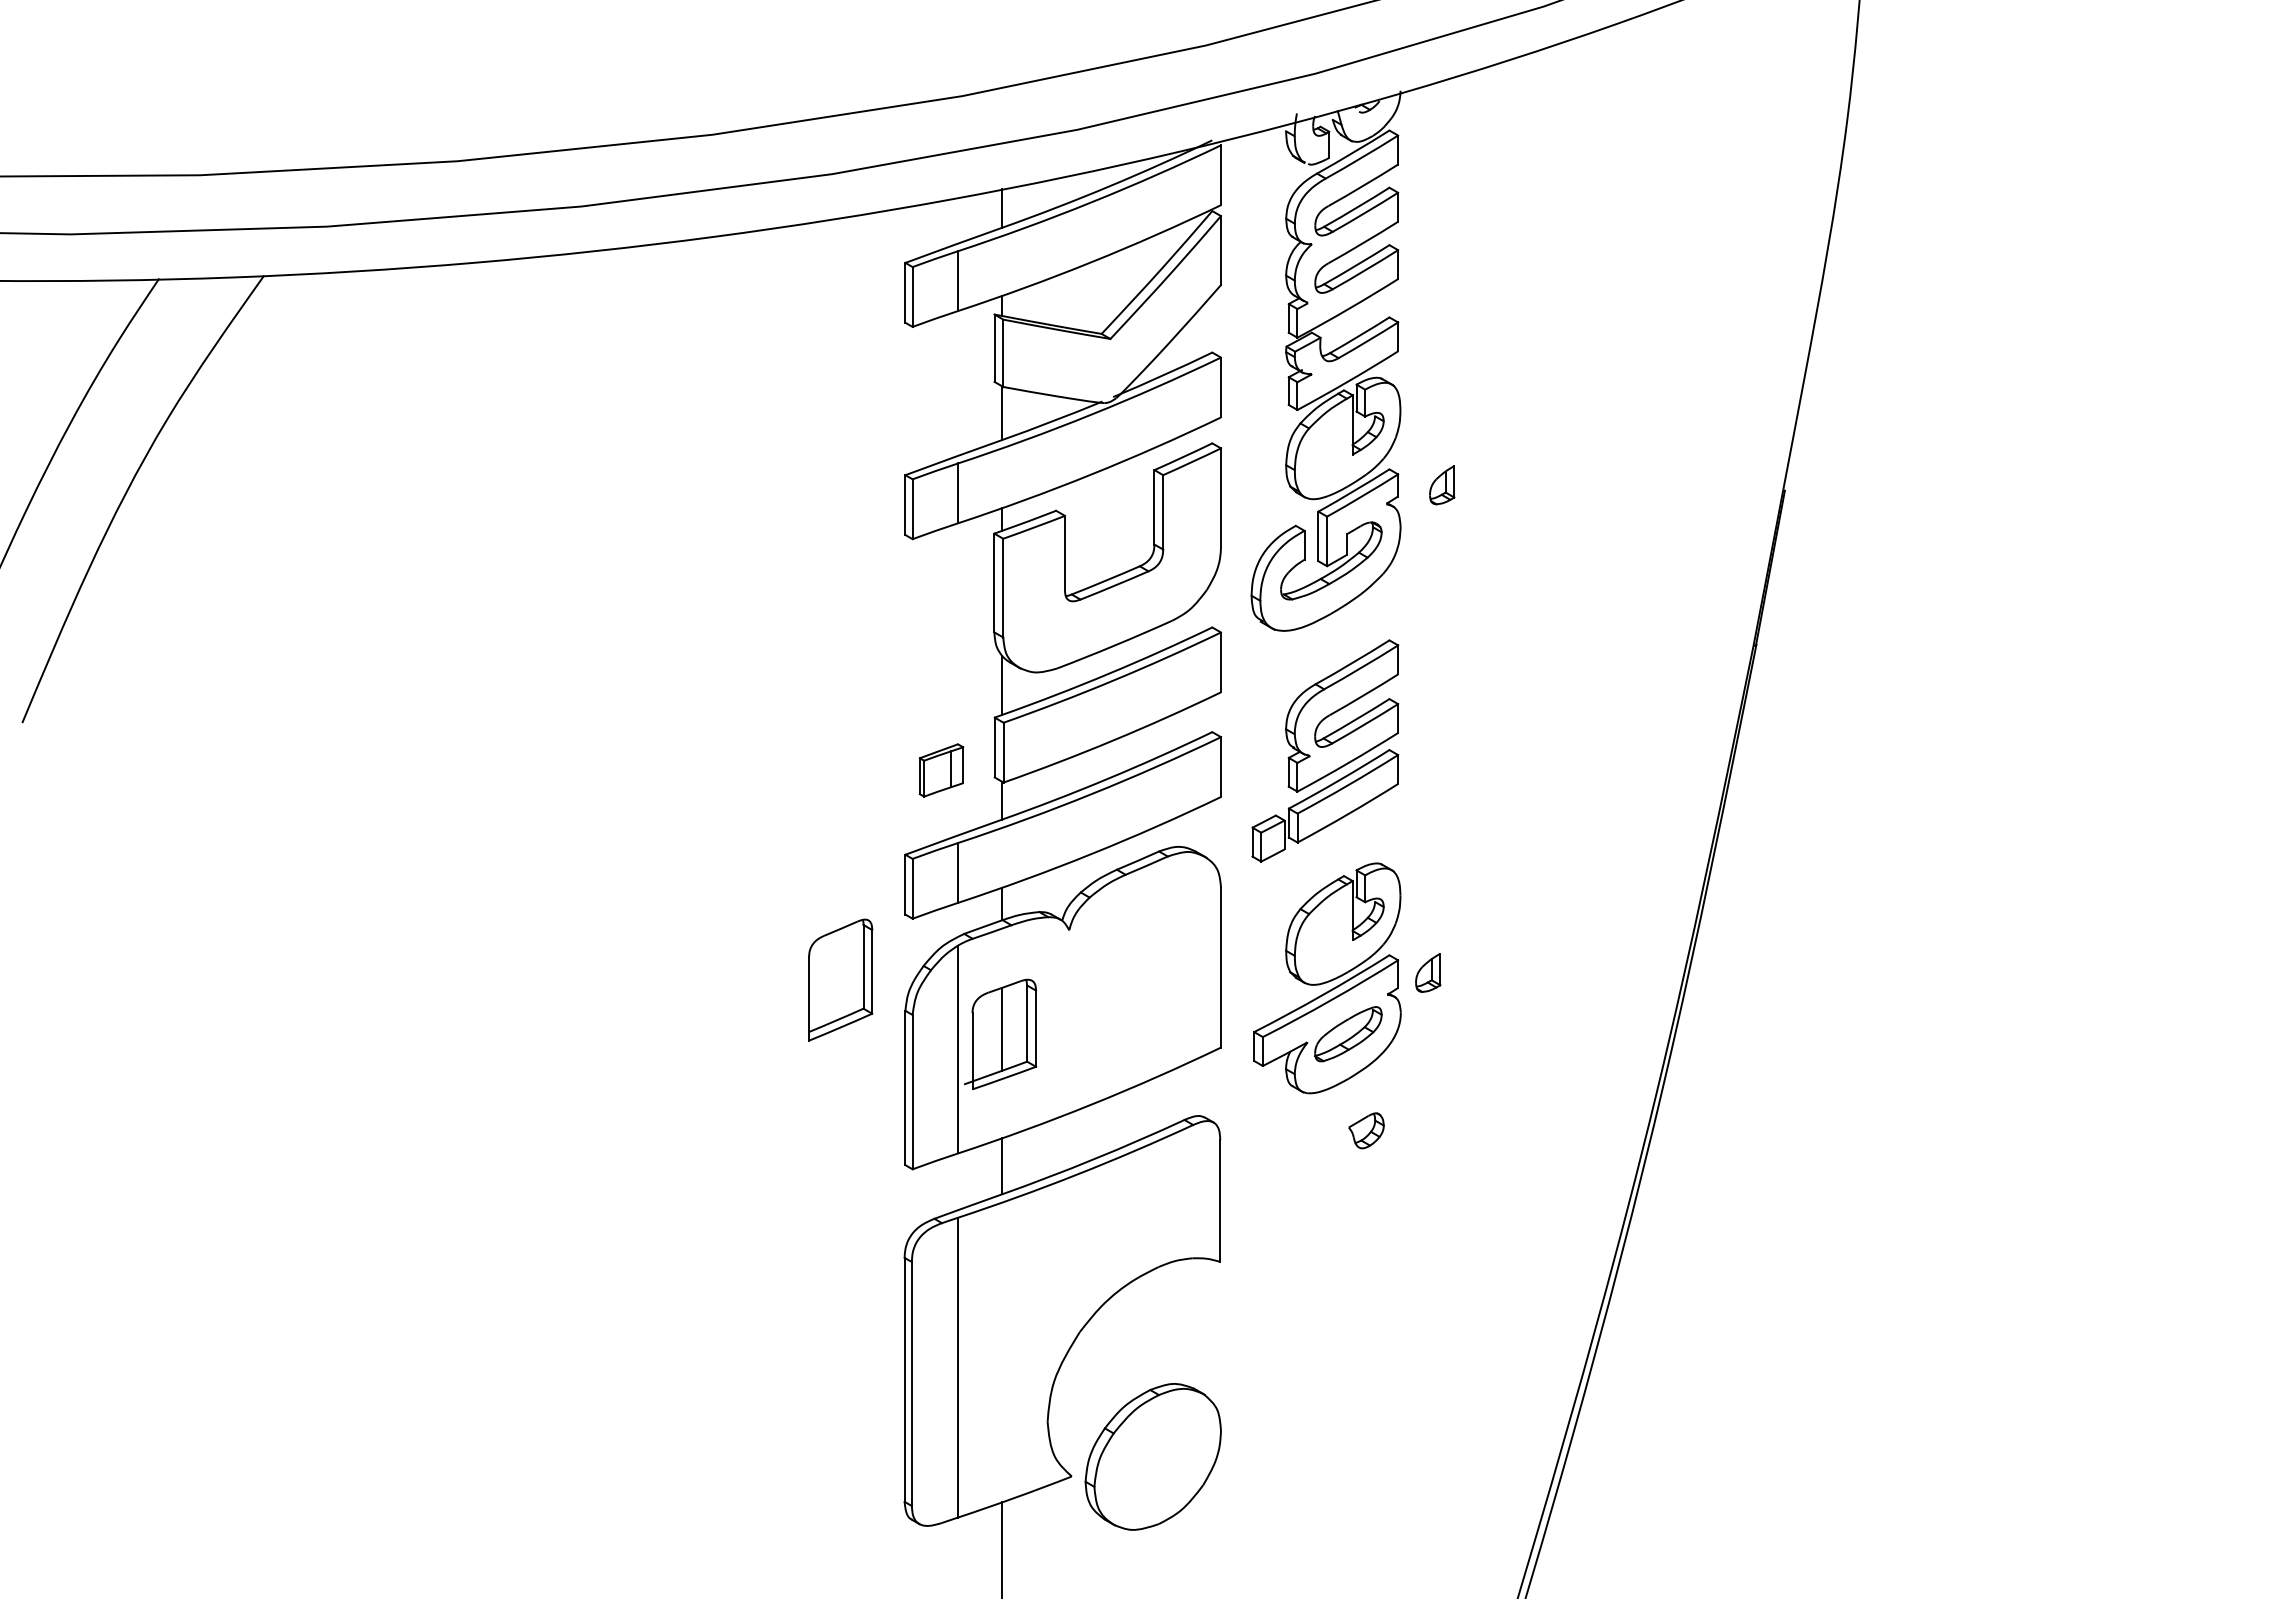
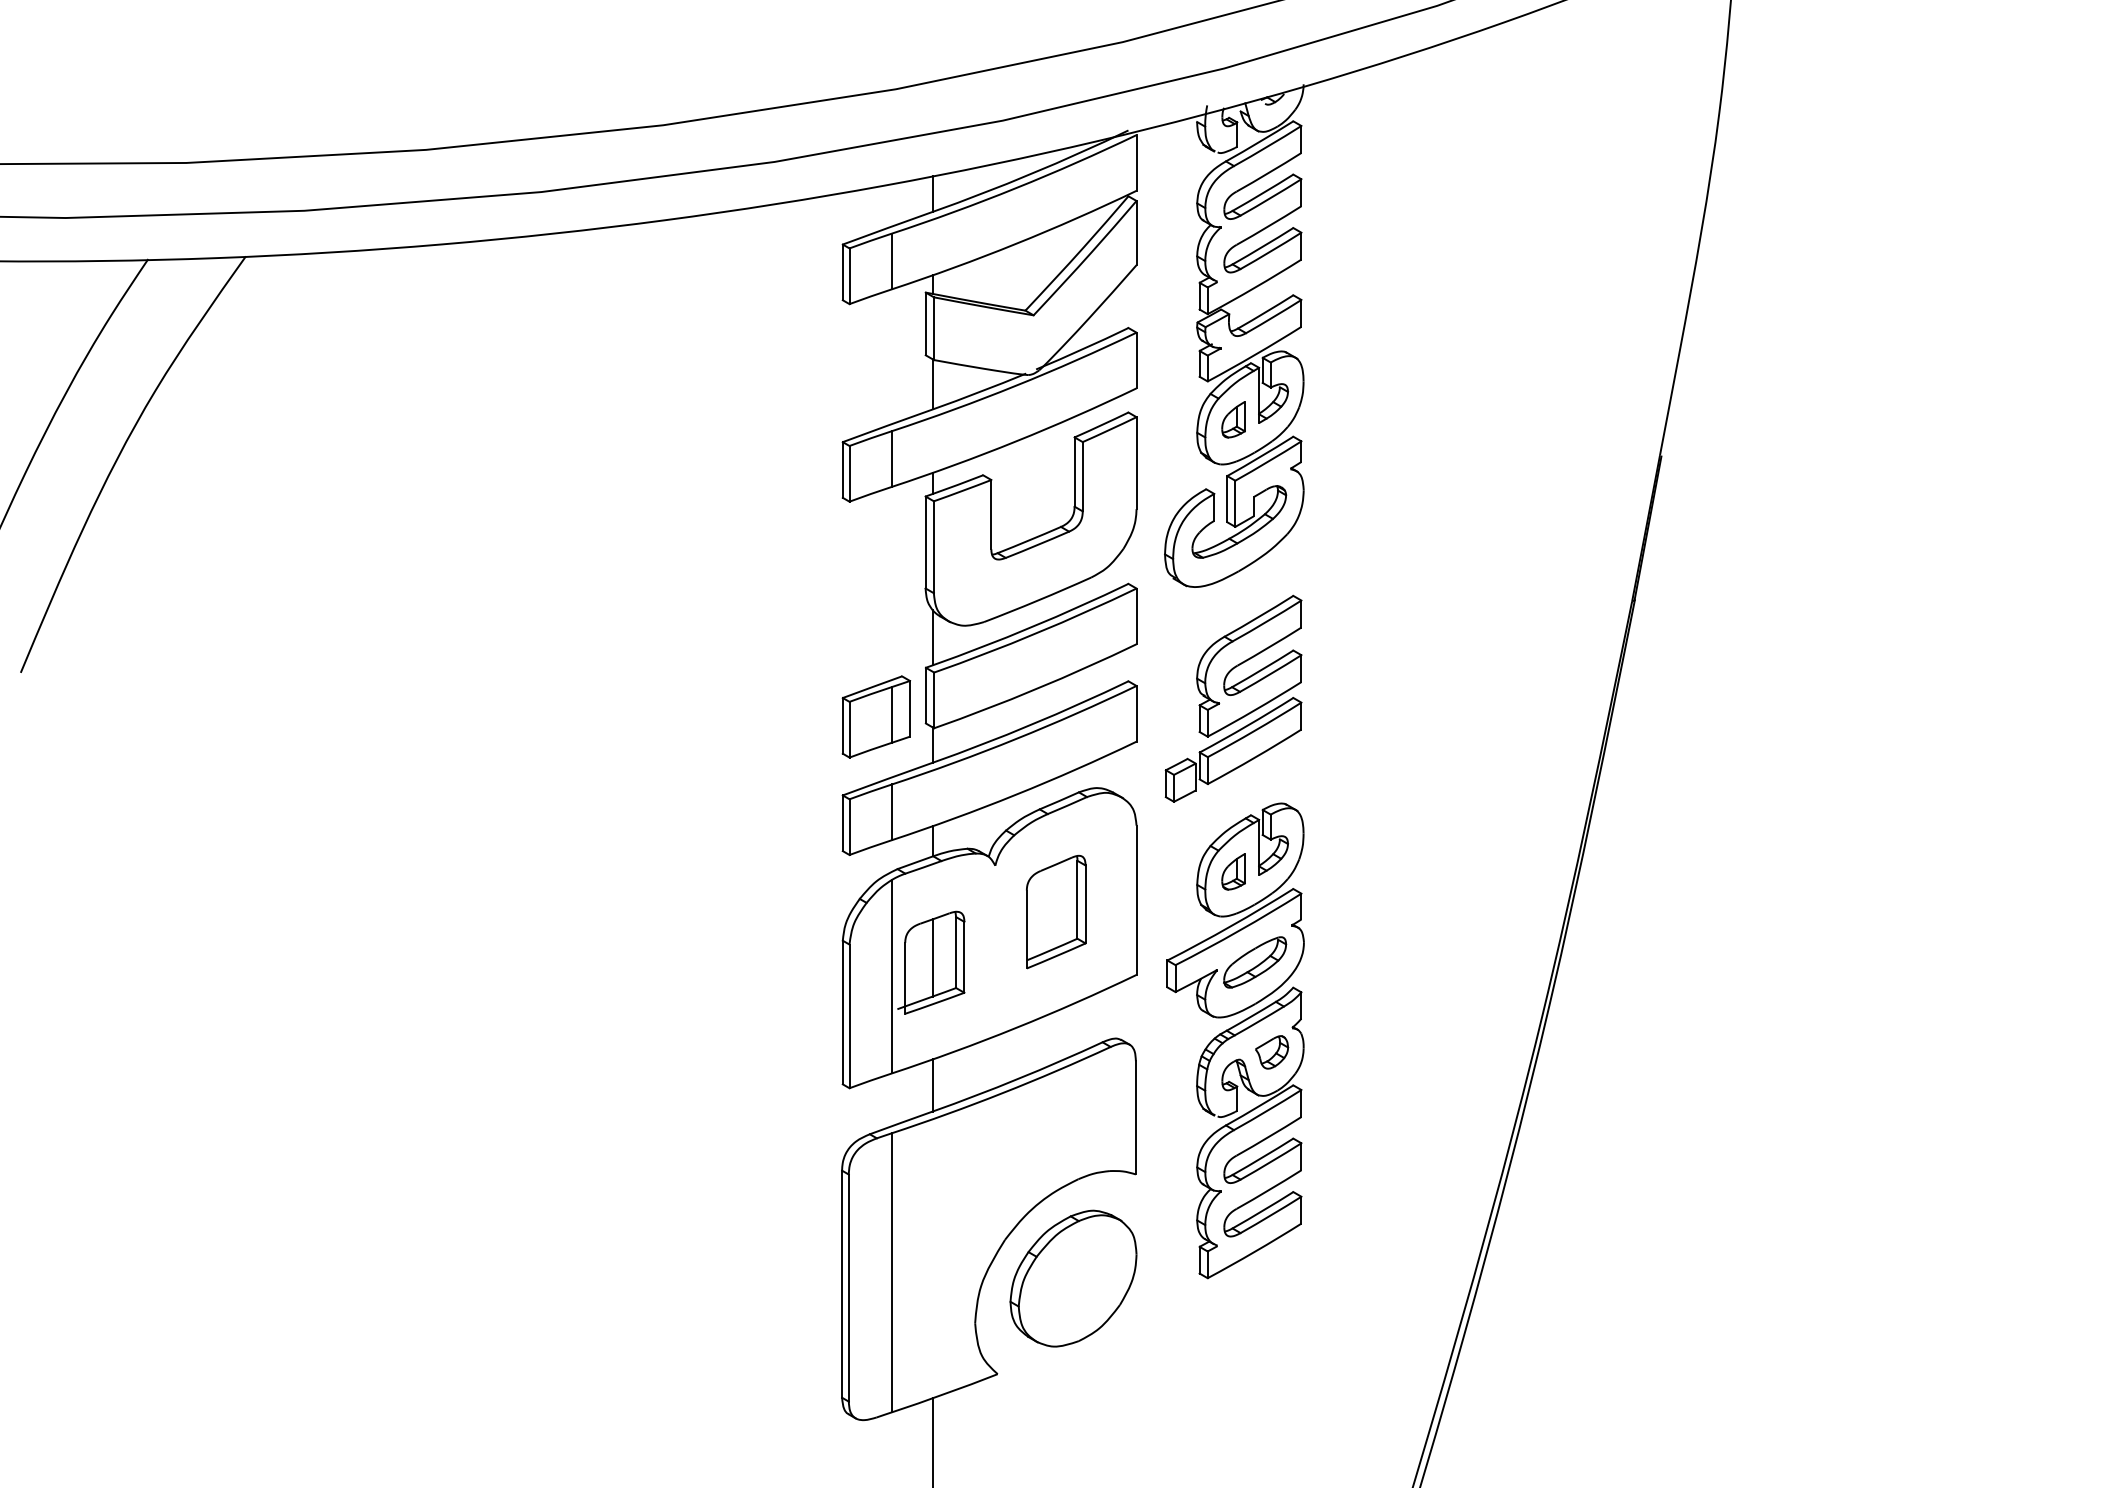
part: (1442, 485) -> (1233, 420), moved
part: (941, 770) -> (876, 717), size x1.67
part: (1428, 972) -> (1233, 871), moved
part: (840, 979) -> (1056, 911), moved
part: (1343, 1217) -> (1250, 1133), added
part: (1152, 1456) -> (1072, 1278), moved

